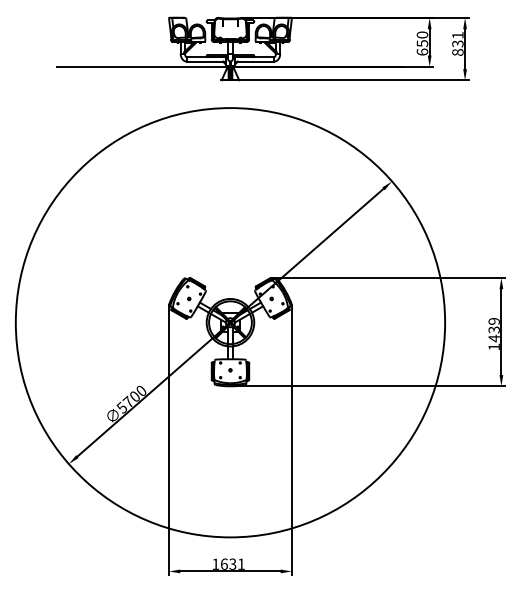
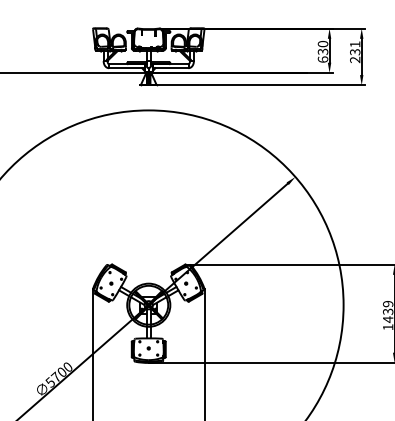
text: (421, 43) -> (322, 51), 650 -> 630
text: (457, 52) -> (354, 59), 831 -> 231

